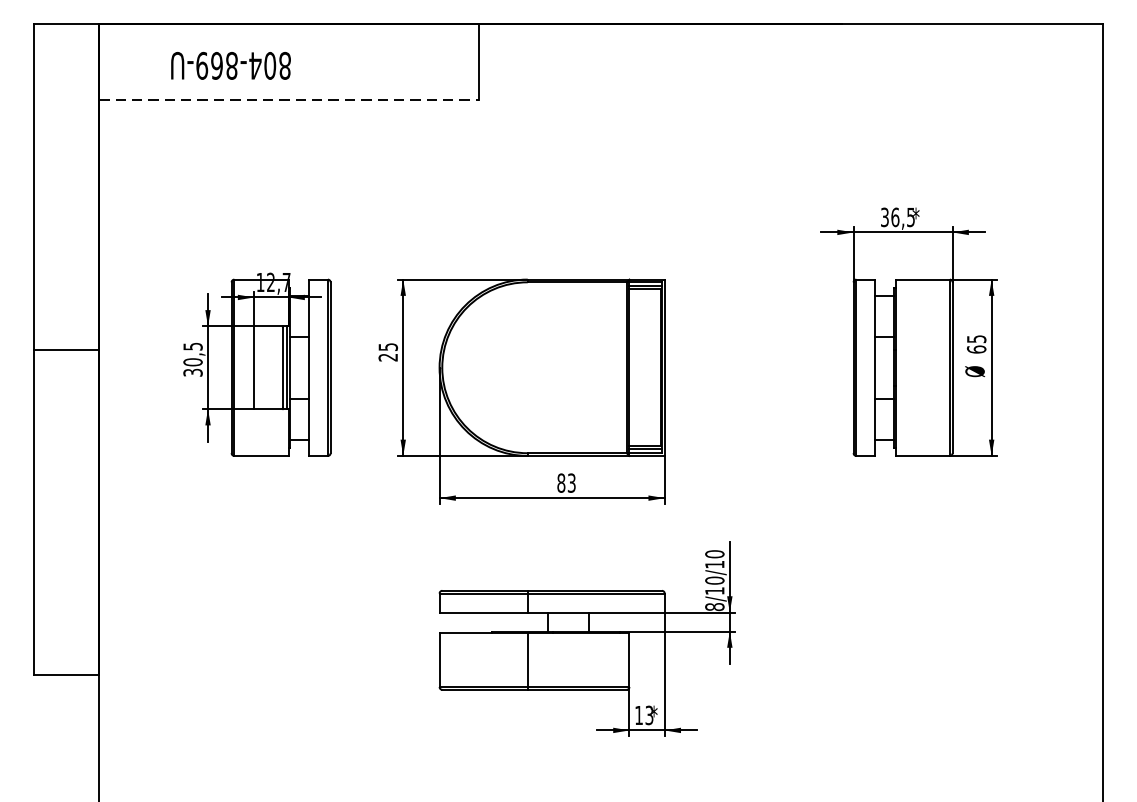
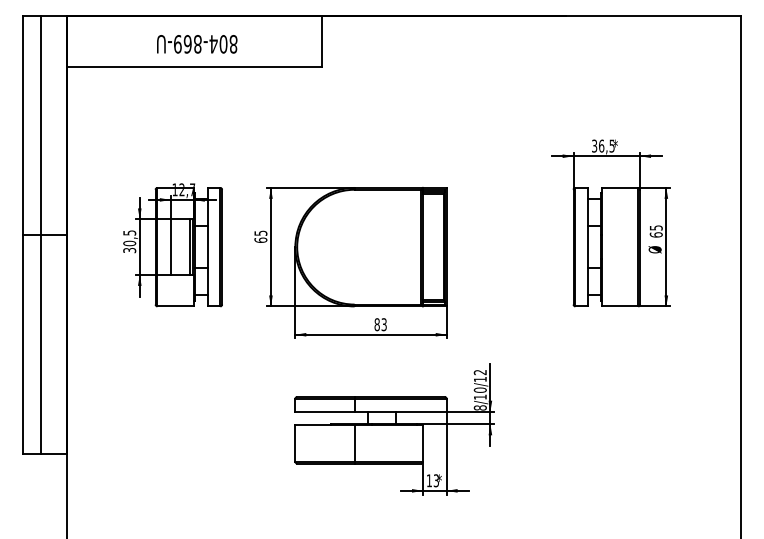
text: (231, 66) -> (197, 44), moved
line: (289, 100) -> (194, 67), dashed -> solid
line: (61, 348) -> (41, 234), added
text: (387, 356) -> (260, 239), 25 -> 65
text: (713, 554) -> (479, 372), 8/10/10 -> 8/10/12

